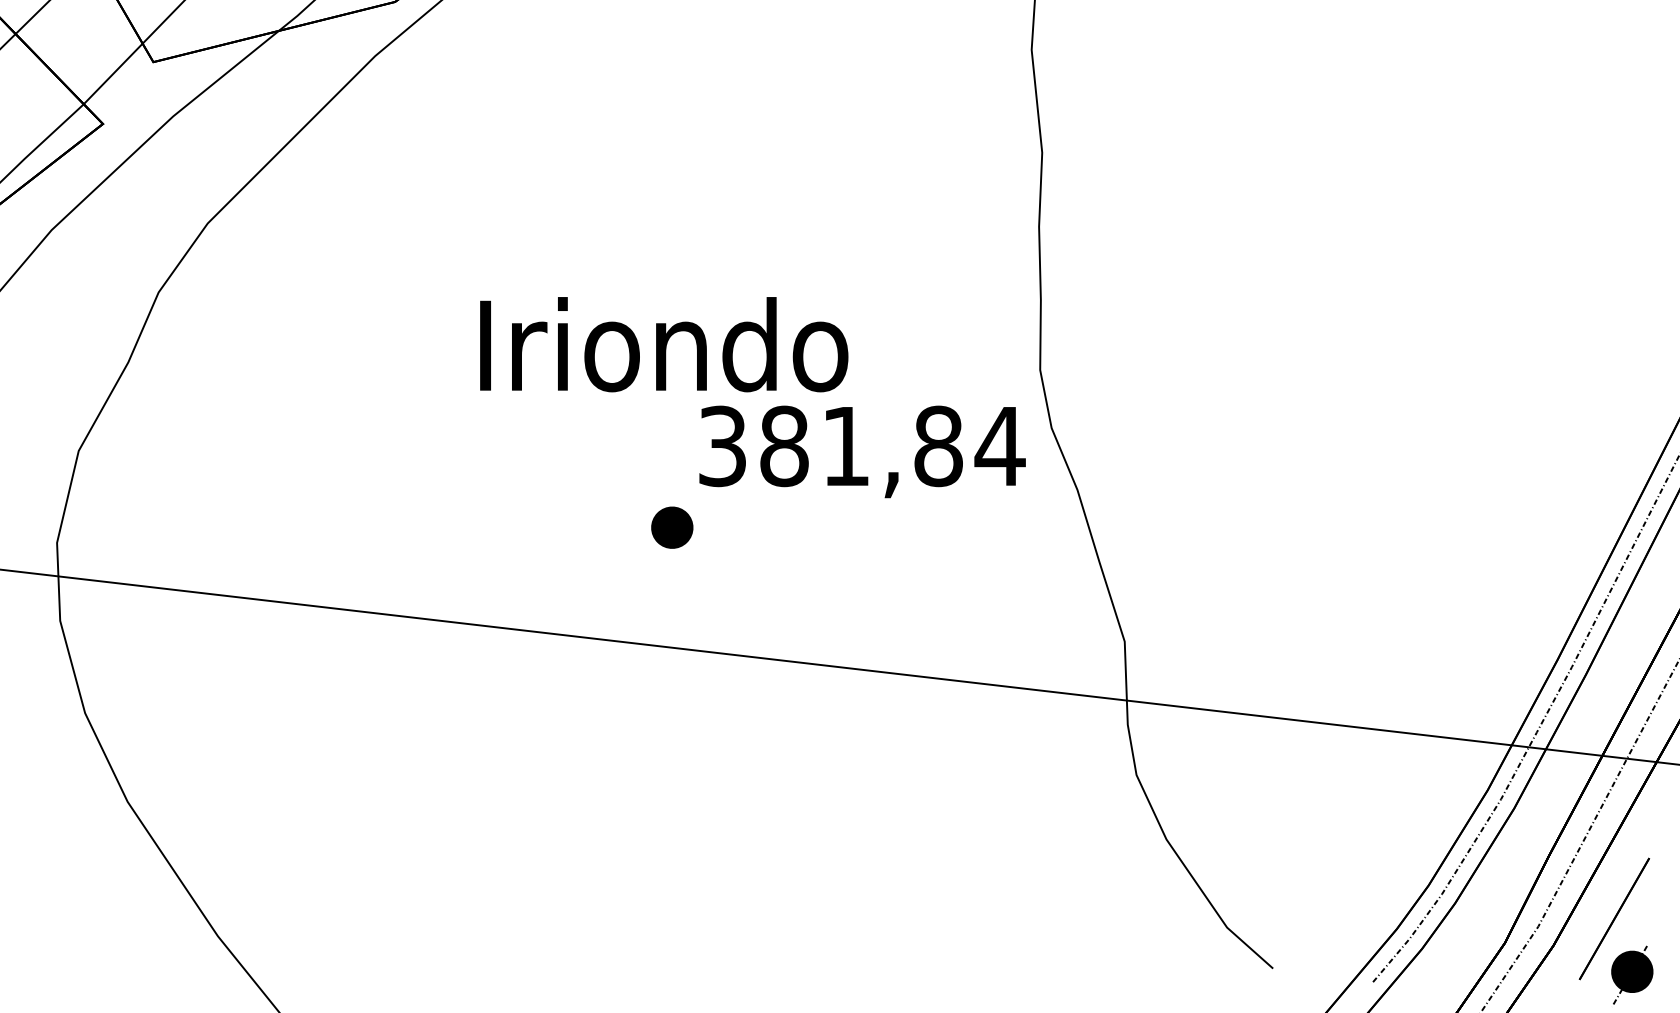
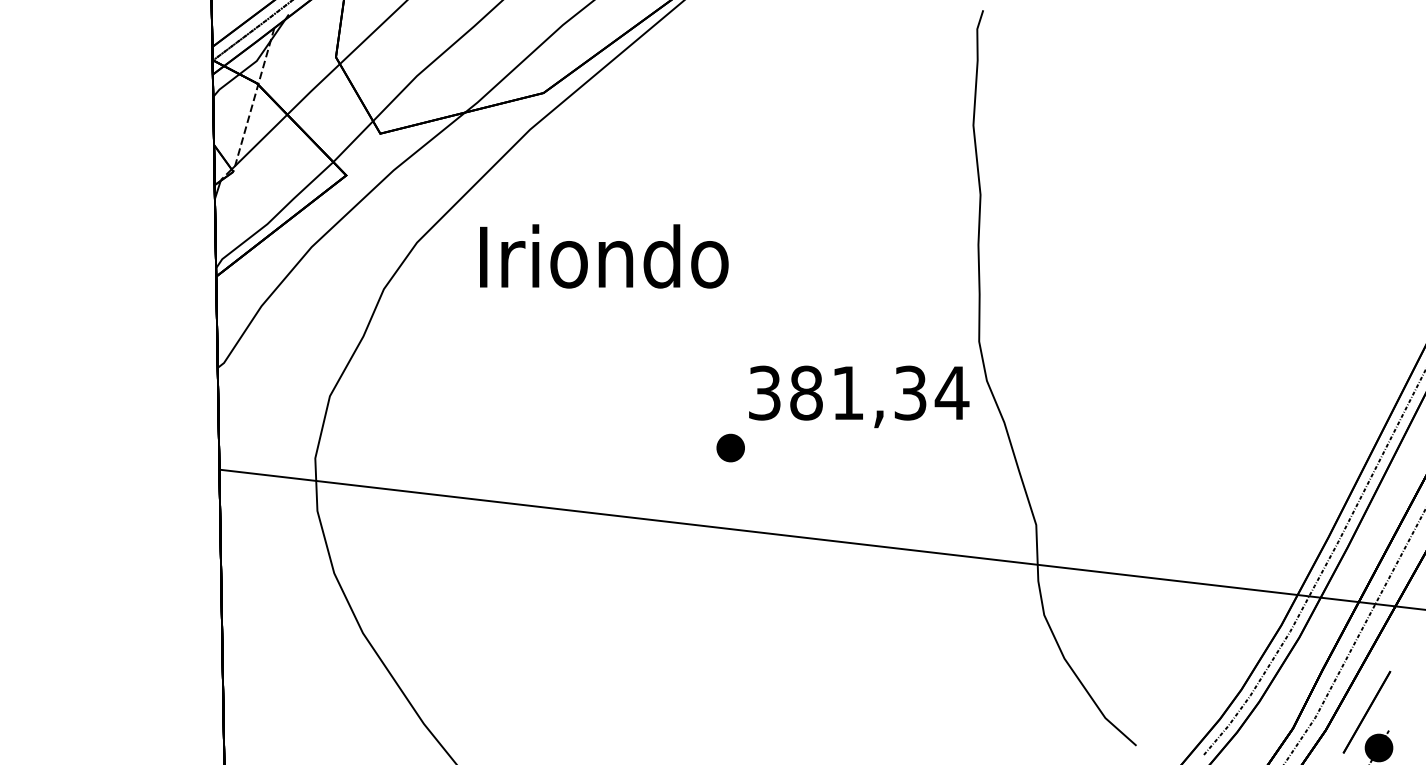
text: (664, 344) -> (604, 256), moved
text: (938, 445) -> (910, 392), 381,84 -> 381,34

